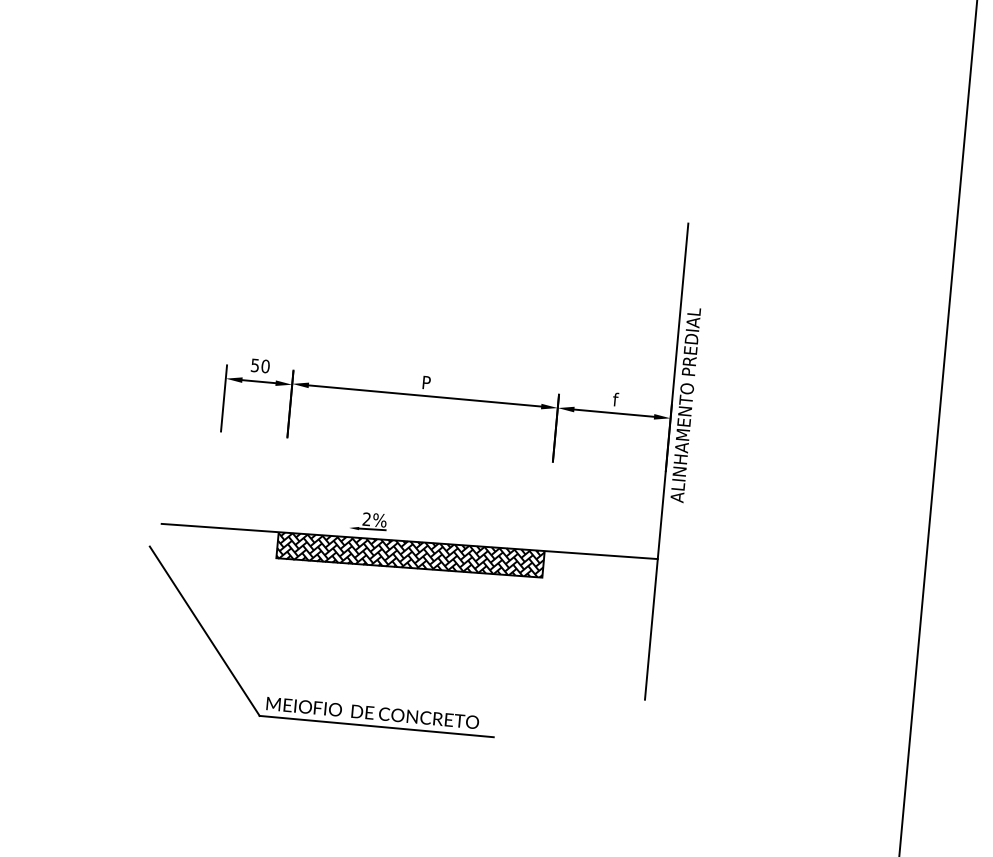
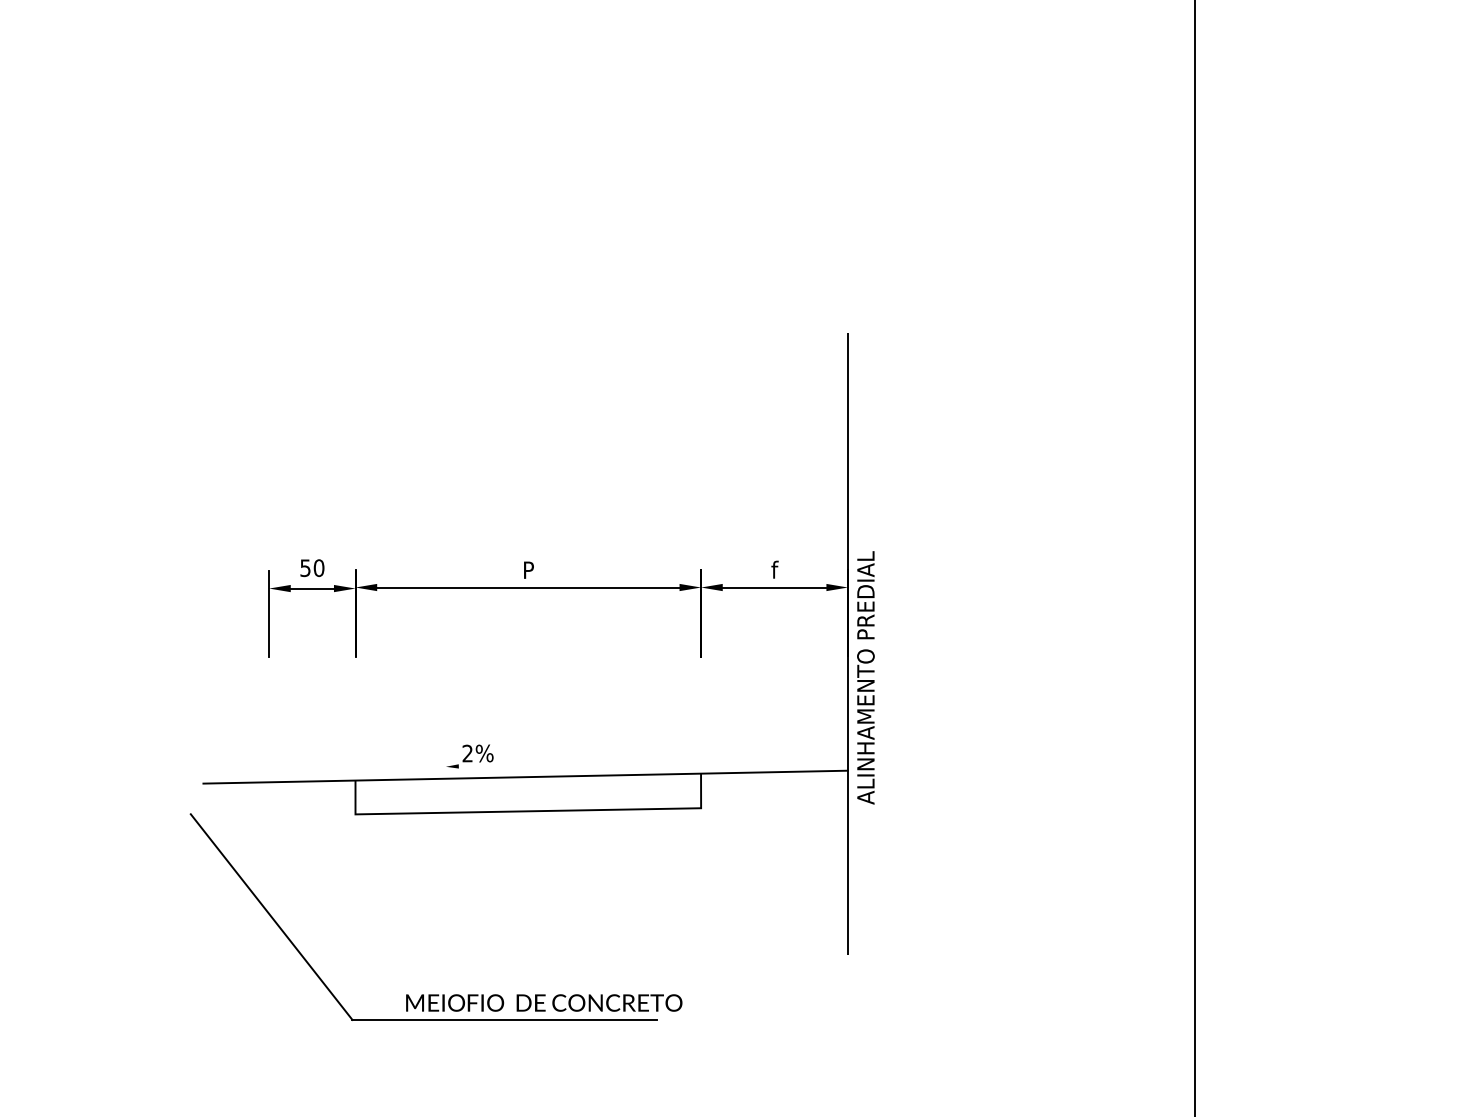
text: (685, 404) -> (865, 677), moved
line: (371, 529) -> (475, 765), removed
hatch: (410, 555) -> (528, 794), removed
text: (373, 712) -> (544, 1002), moved

